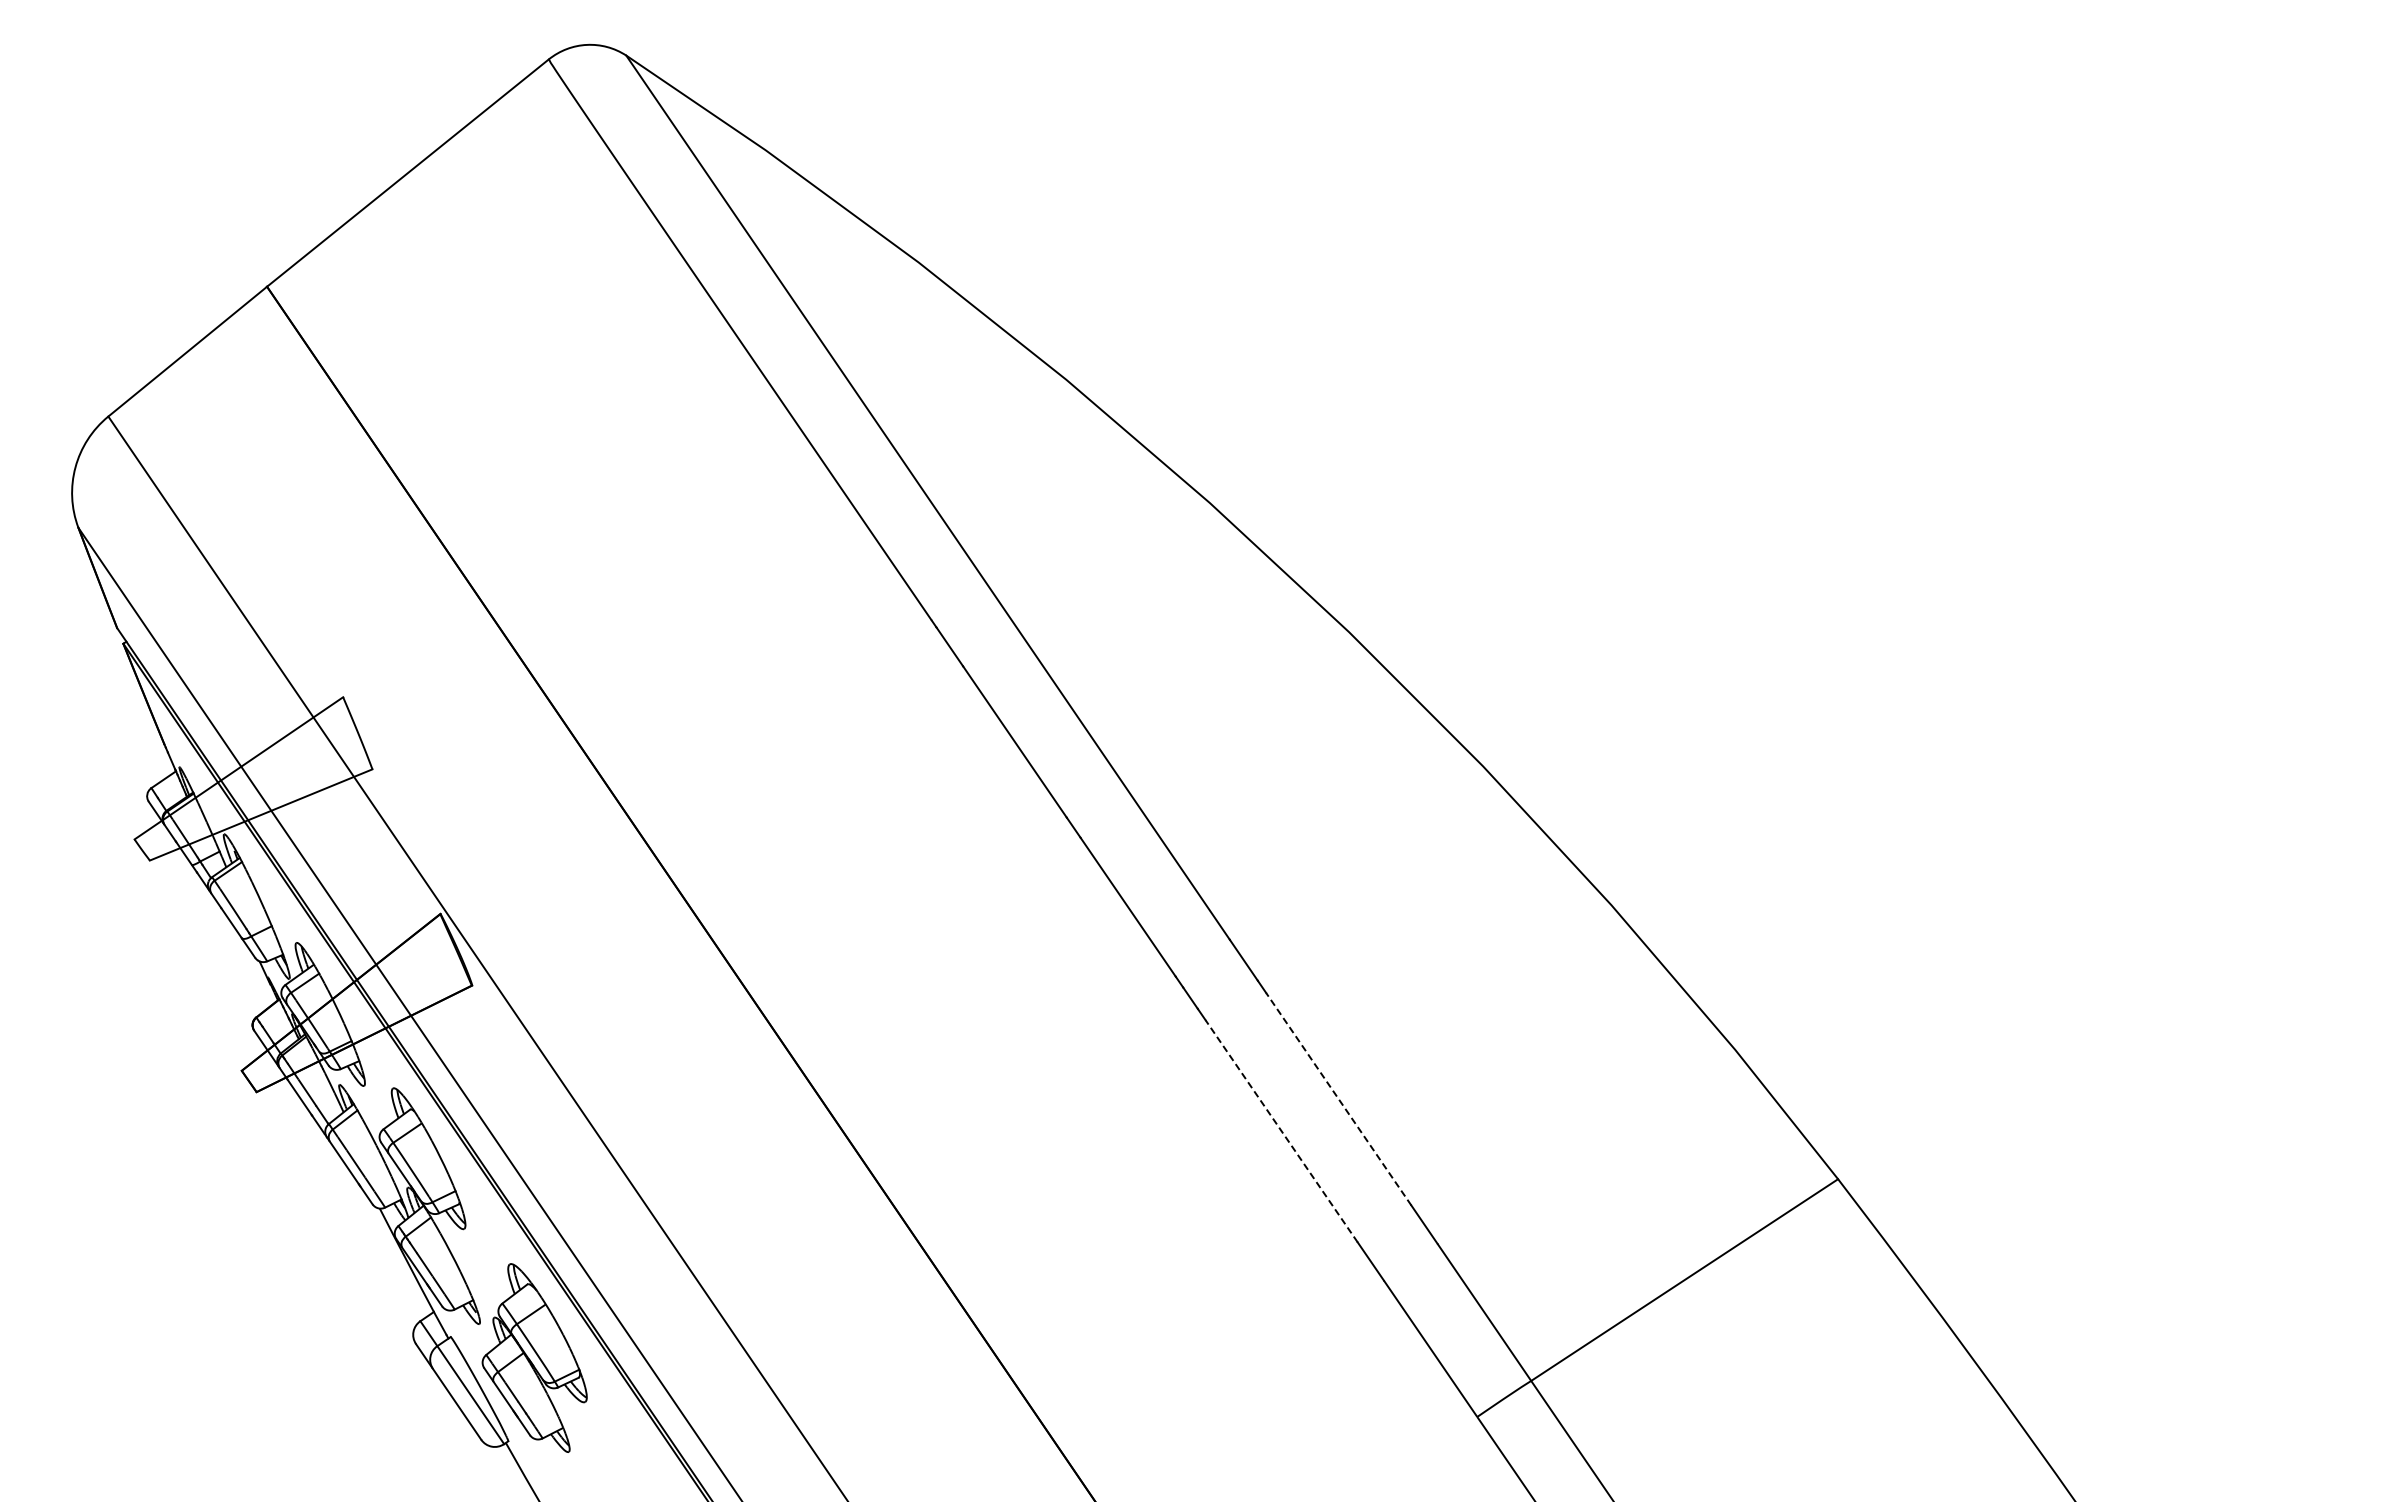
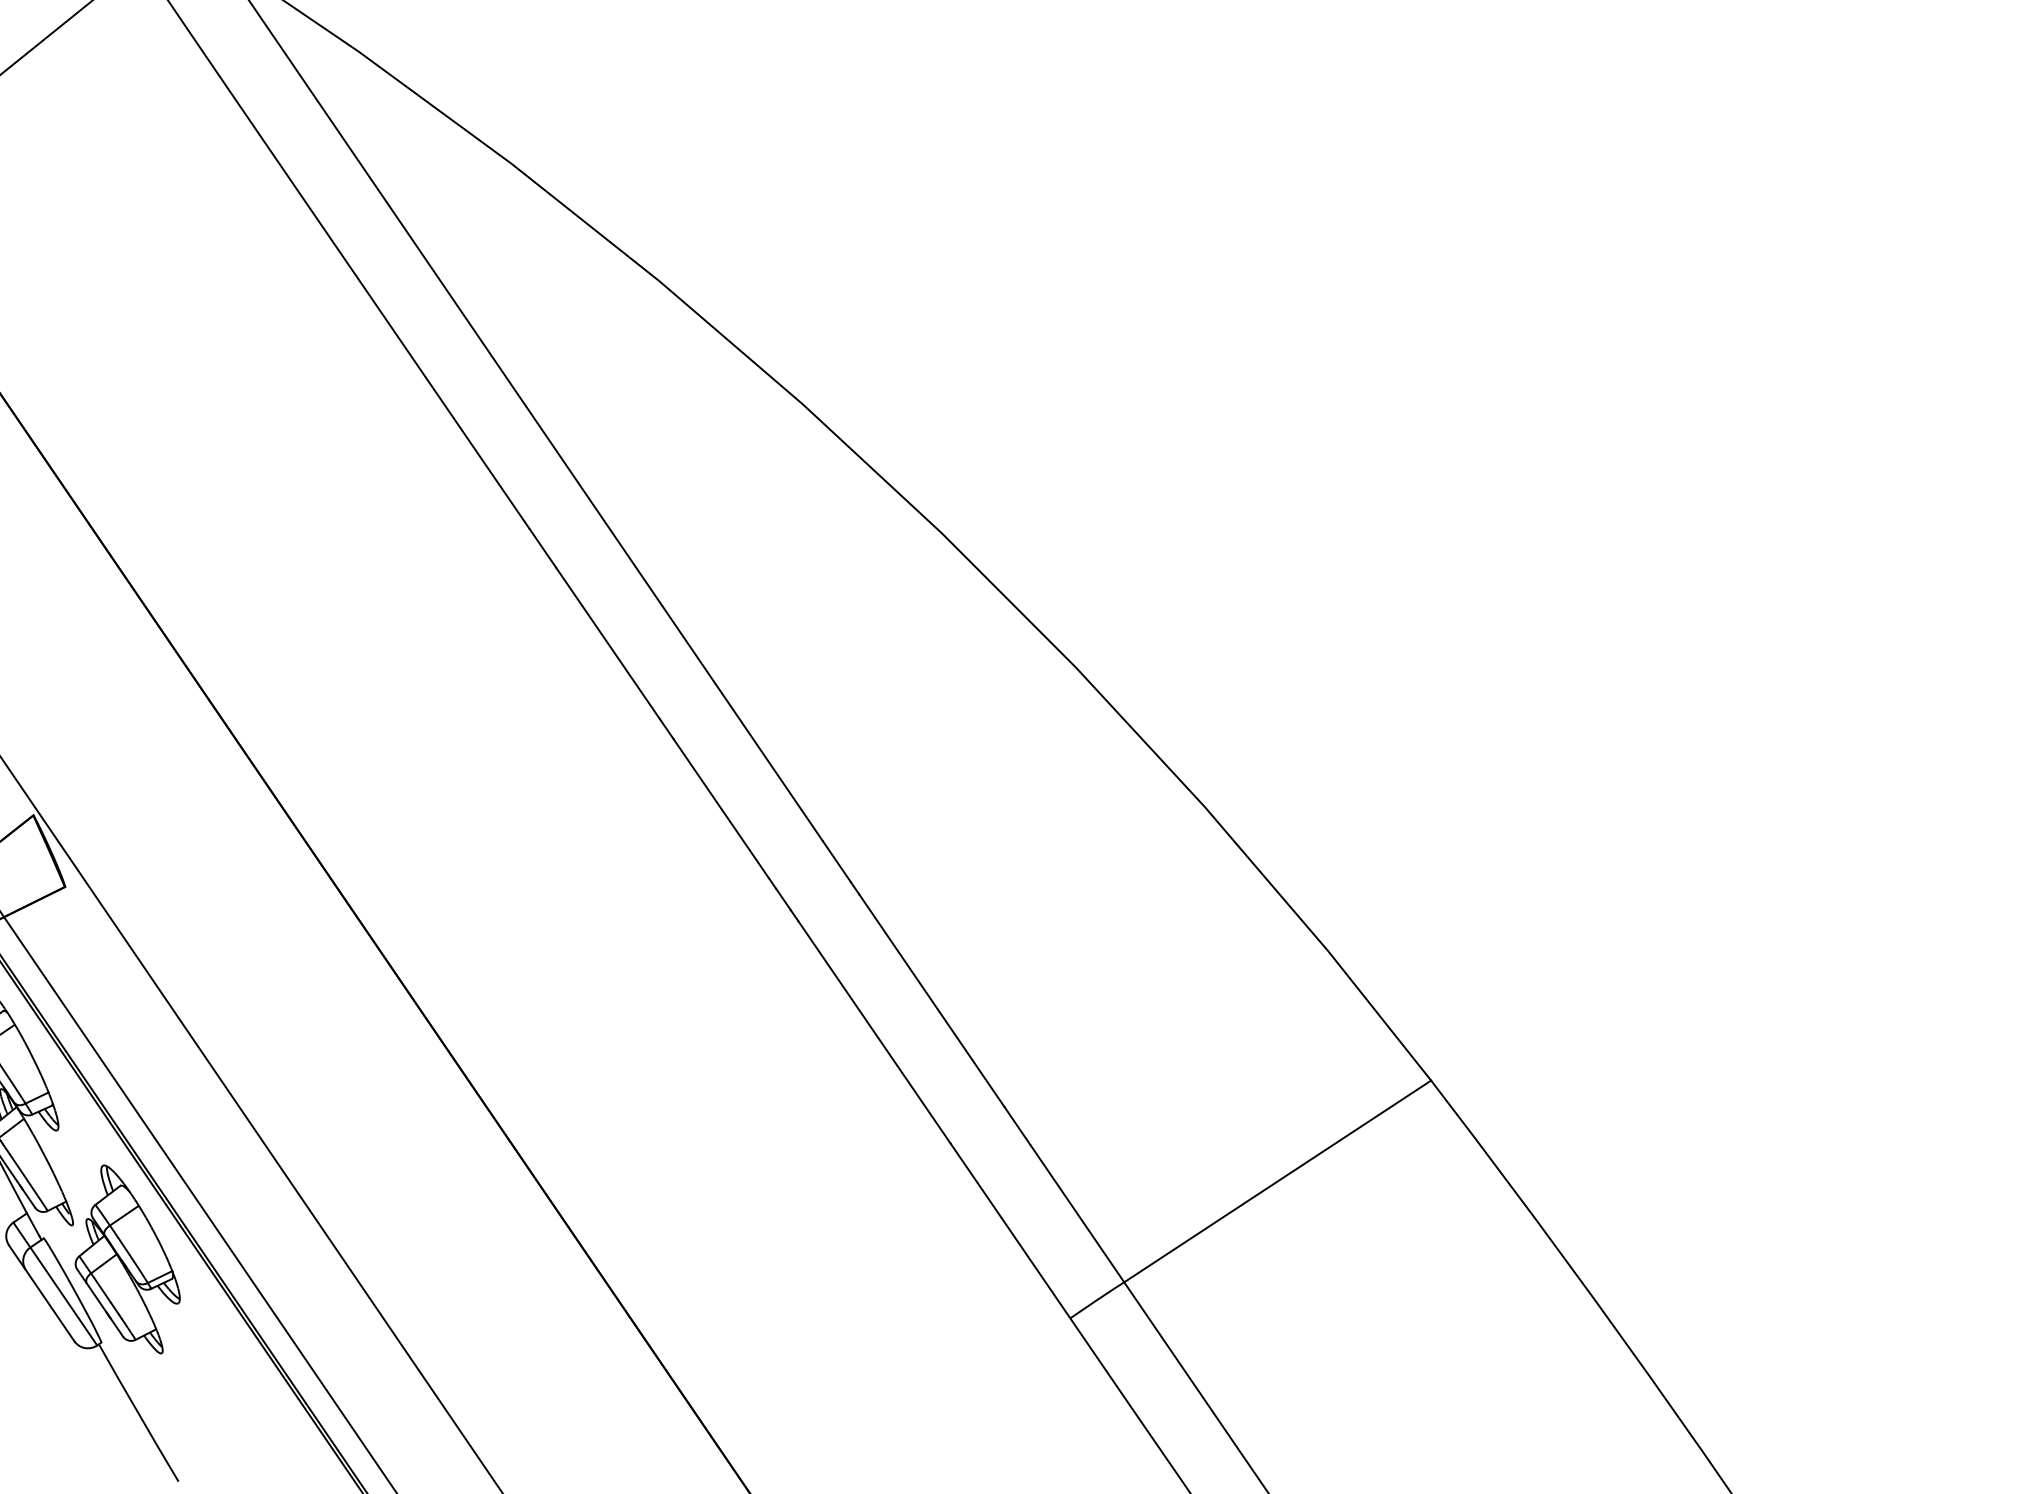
line: (1338, 1099) -> (931, 1000), dashed -> solid
line: (1281, 1131) -> (874, 1032), dashed -> solid

